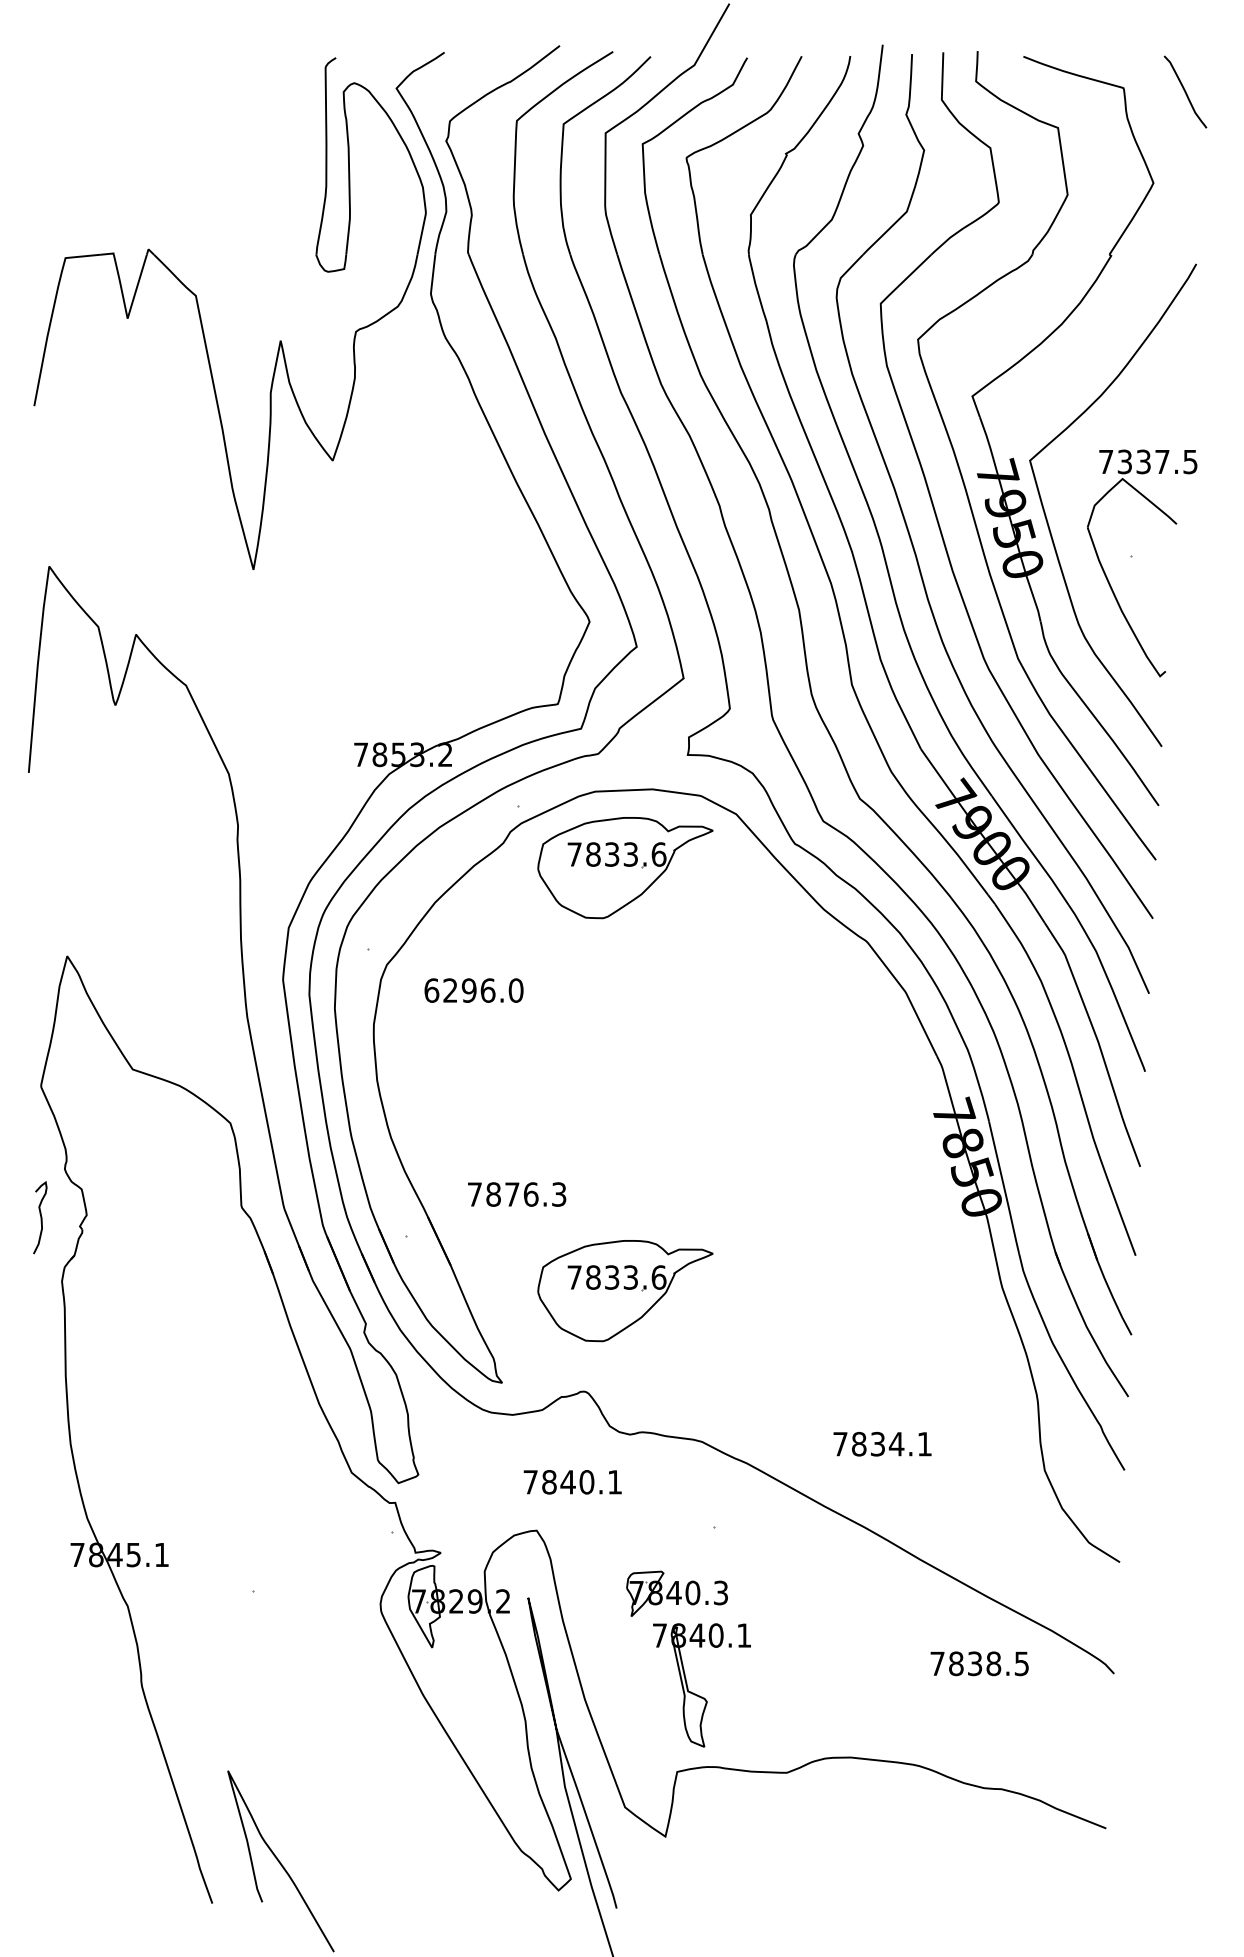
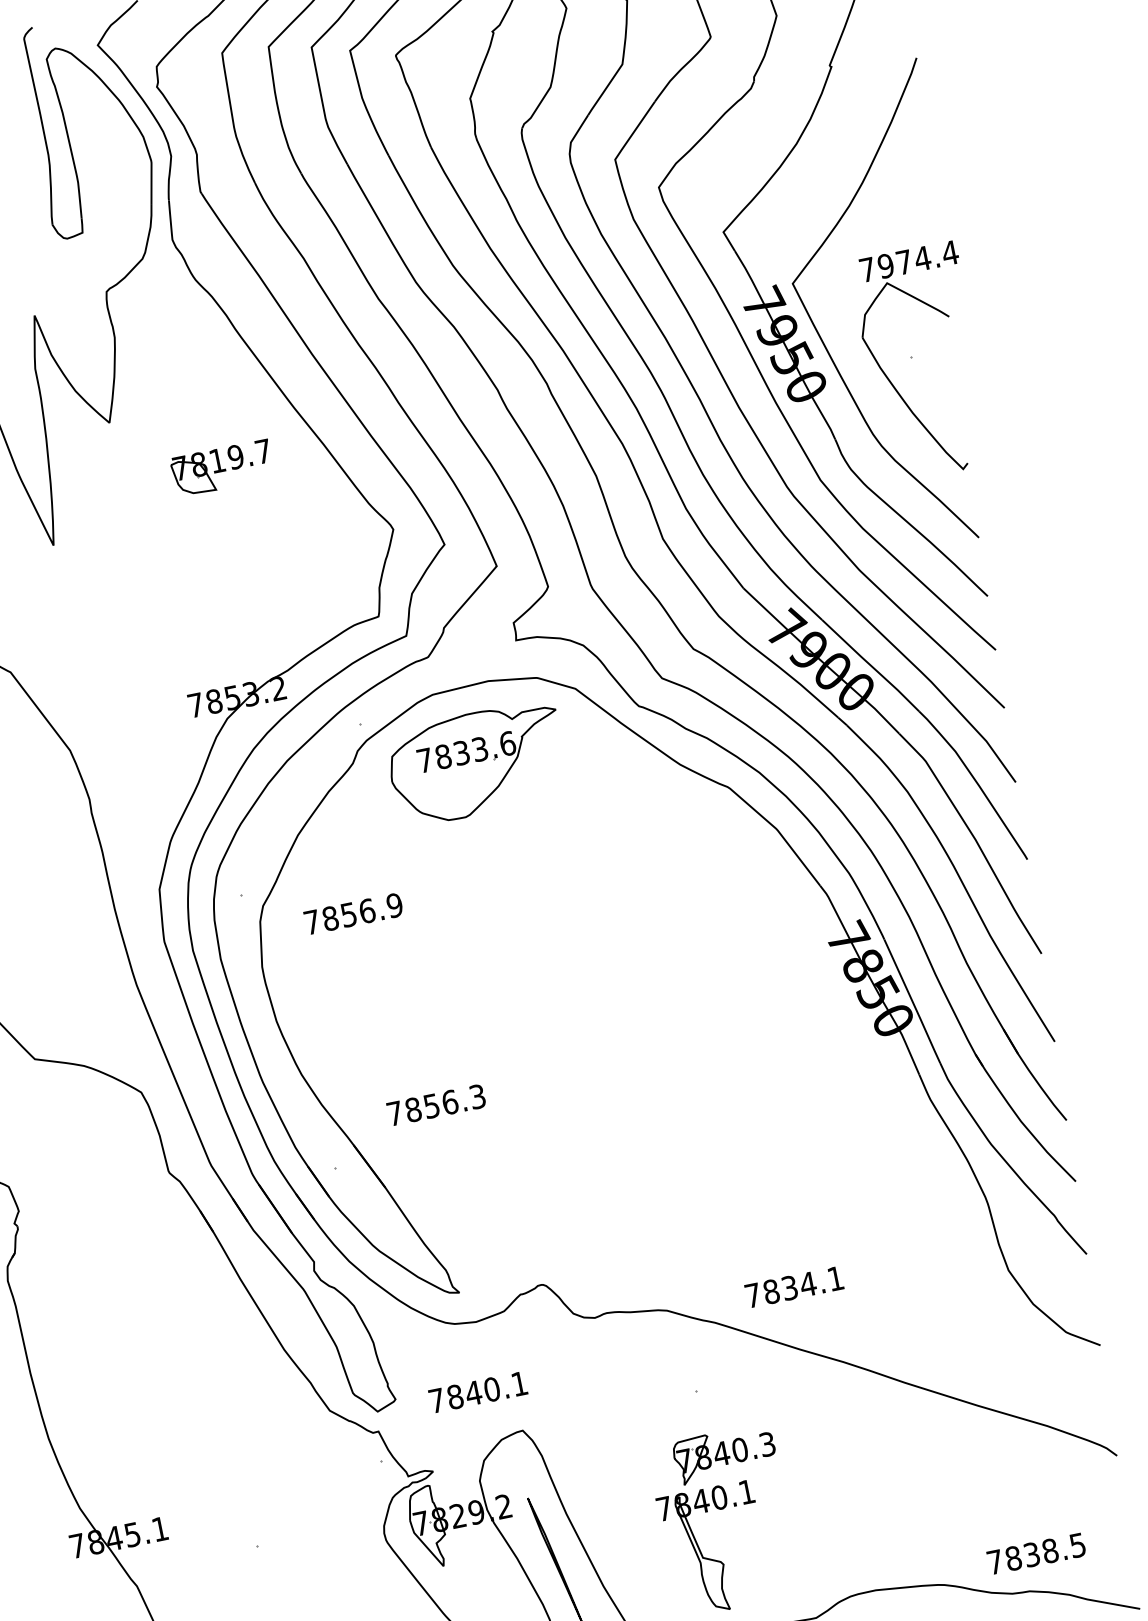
text: (1157, 461) -> (917, 259), 7337.5 -> 7974.4
part: (433, 527) -> (221, 468), added
text: (473, 990) -> (353, 913), 6296.0 -> 7856.9
text: (512, 1194) -> (431, 1106), 7876.3 -> 7856.3
part: (625, 1291) -> (561, 1178), removed
text: (882, 1443) -> (794, 1286), moved
text: (572, 1482) -> (477, 1392), moved
part: (676, 1593) -> (724, 1453), moved
text: (979, 1663) -> (1036, 1553), moved

